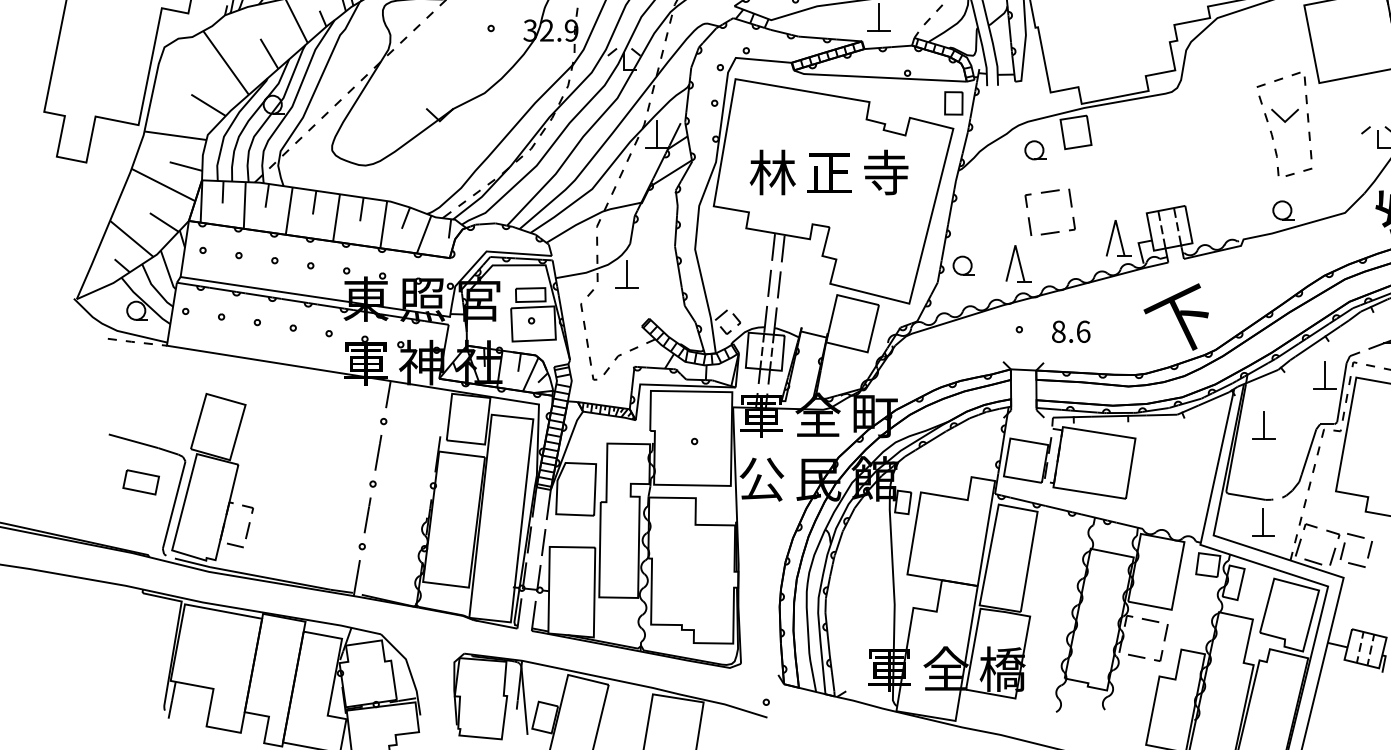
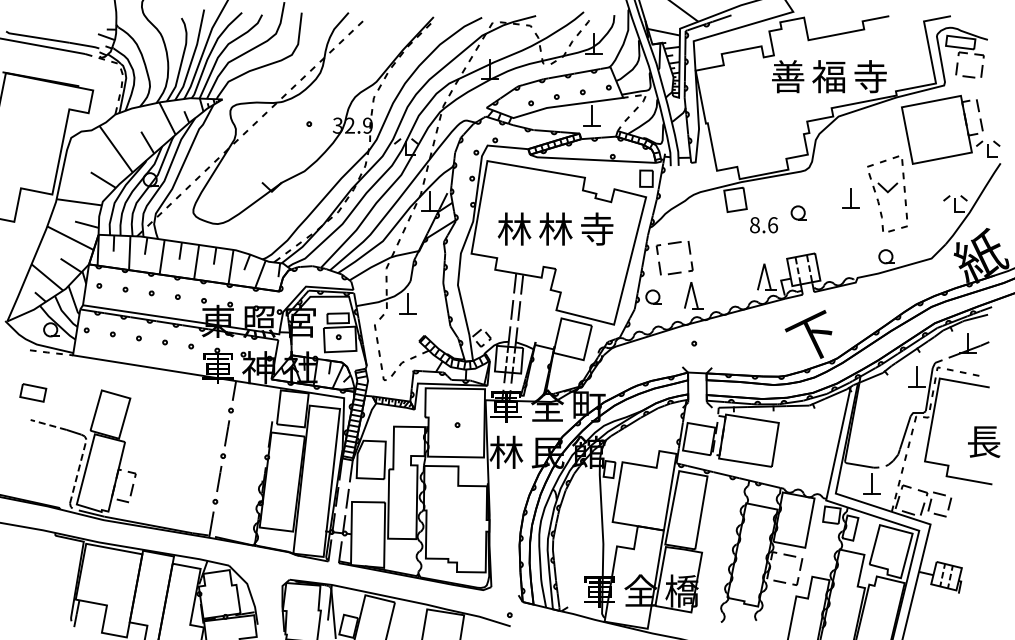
part: (1034, 149) -> (798, 212), moved
text: (828, 171) -> (555, 228), 正 -> 林
part: (1055, 230) -> (678, 271), moved
text: (1070, 332) -> (763, 225), moved
part: (1262, 425) -> (850, 198), moved
line: (133, 440) -> (48, 424), solid -> dashed
text: (761, 477) -> (506, 451), 公 -> 林
part: (141, 481) -> (33, 392), moved
line: (174, 505) -> (78, 471), solid -> dashed

